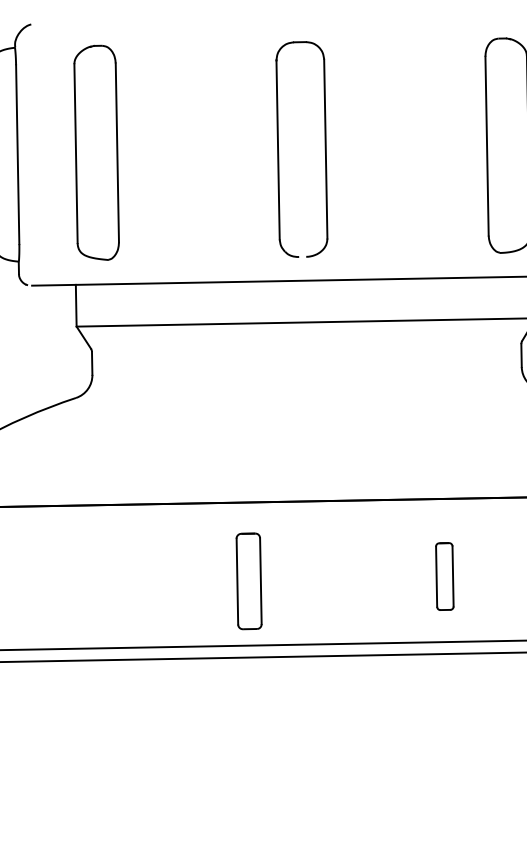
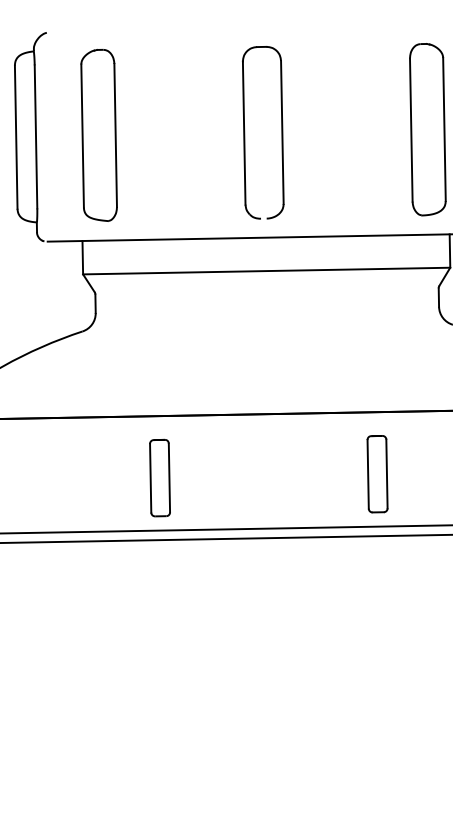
part: (444, 576) -> (377, 474), size x1.43
part: (248, 580) -> (159, 477), moved

